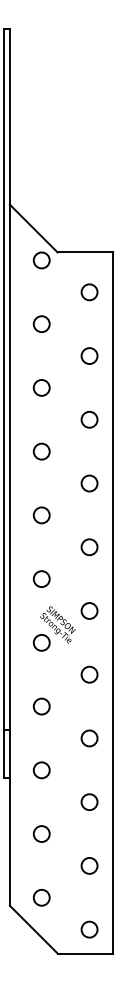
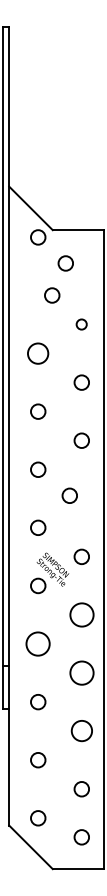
circle: (89, 292) -> (65, 263), moved
circle: (42, 324) -> (52, 295), moved
circle: (89, 355) -> (81, 324), size x0.7
circle: (42, 387) -> (38, 353), size x1.4
circle: (89, 546) -> (69, 495), moved
circle: (89, 674) -> (81, 614), size x1.6
circle: (42, 706) -> (38, 643), size x1.6
circle: (89, 737) -> (81, 672), size x1.6
circle: (89, 802) -> (81, 731), size x1.4
circle: (89, 929) -> (81, 837), moved

